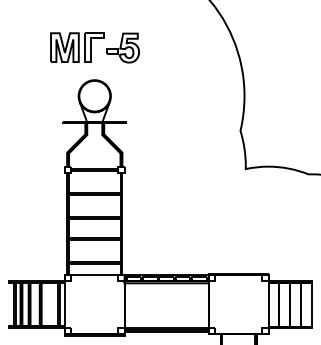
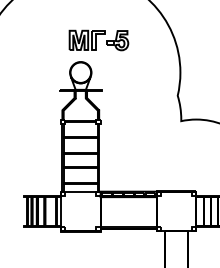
part: (94, 47) -> (98, 40), moved

